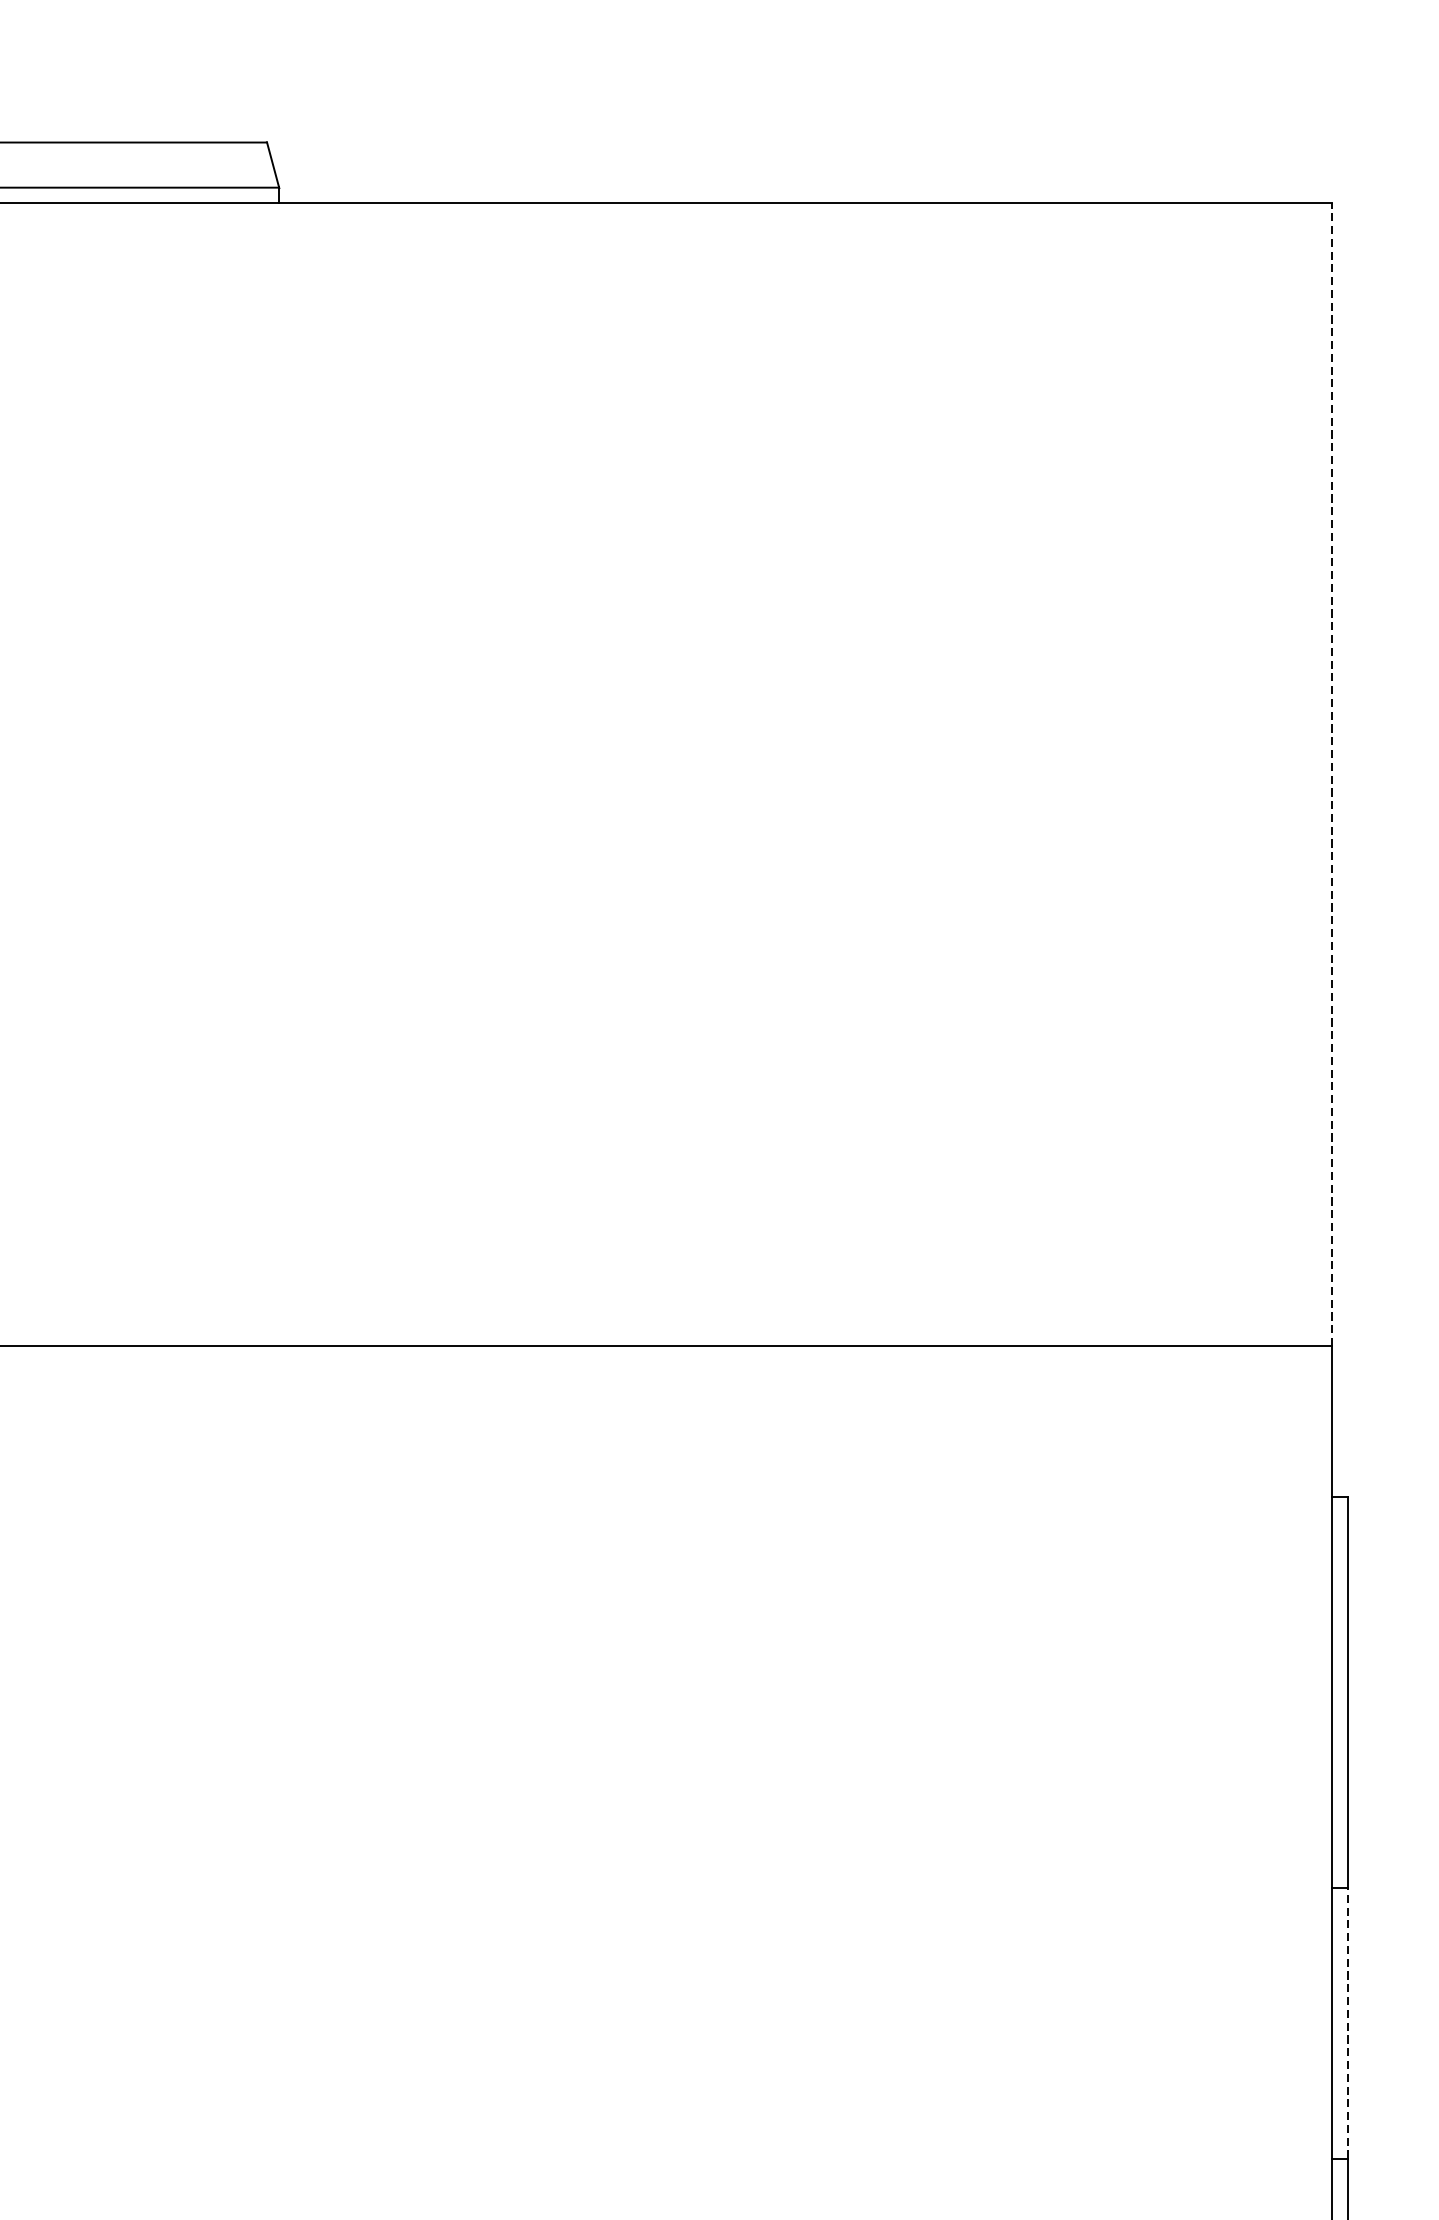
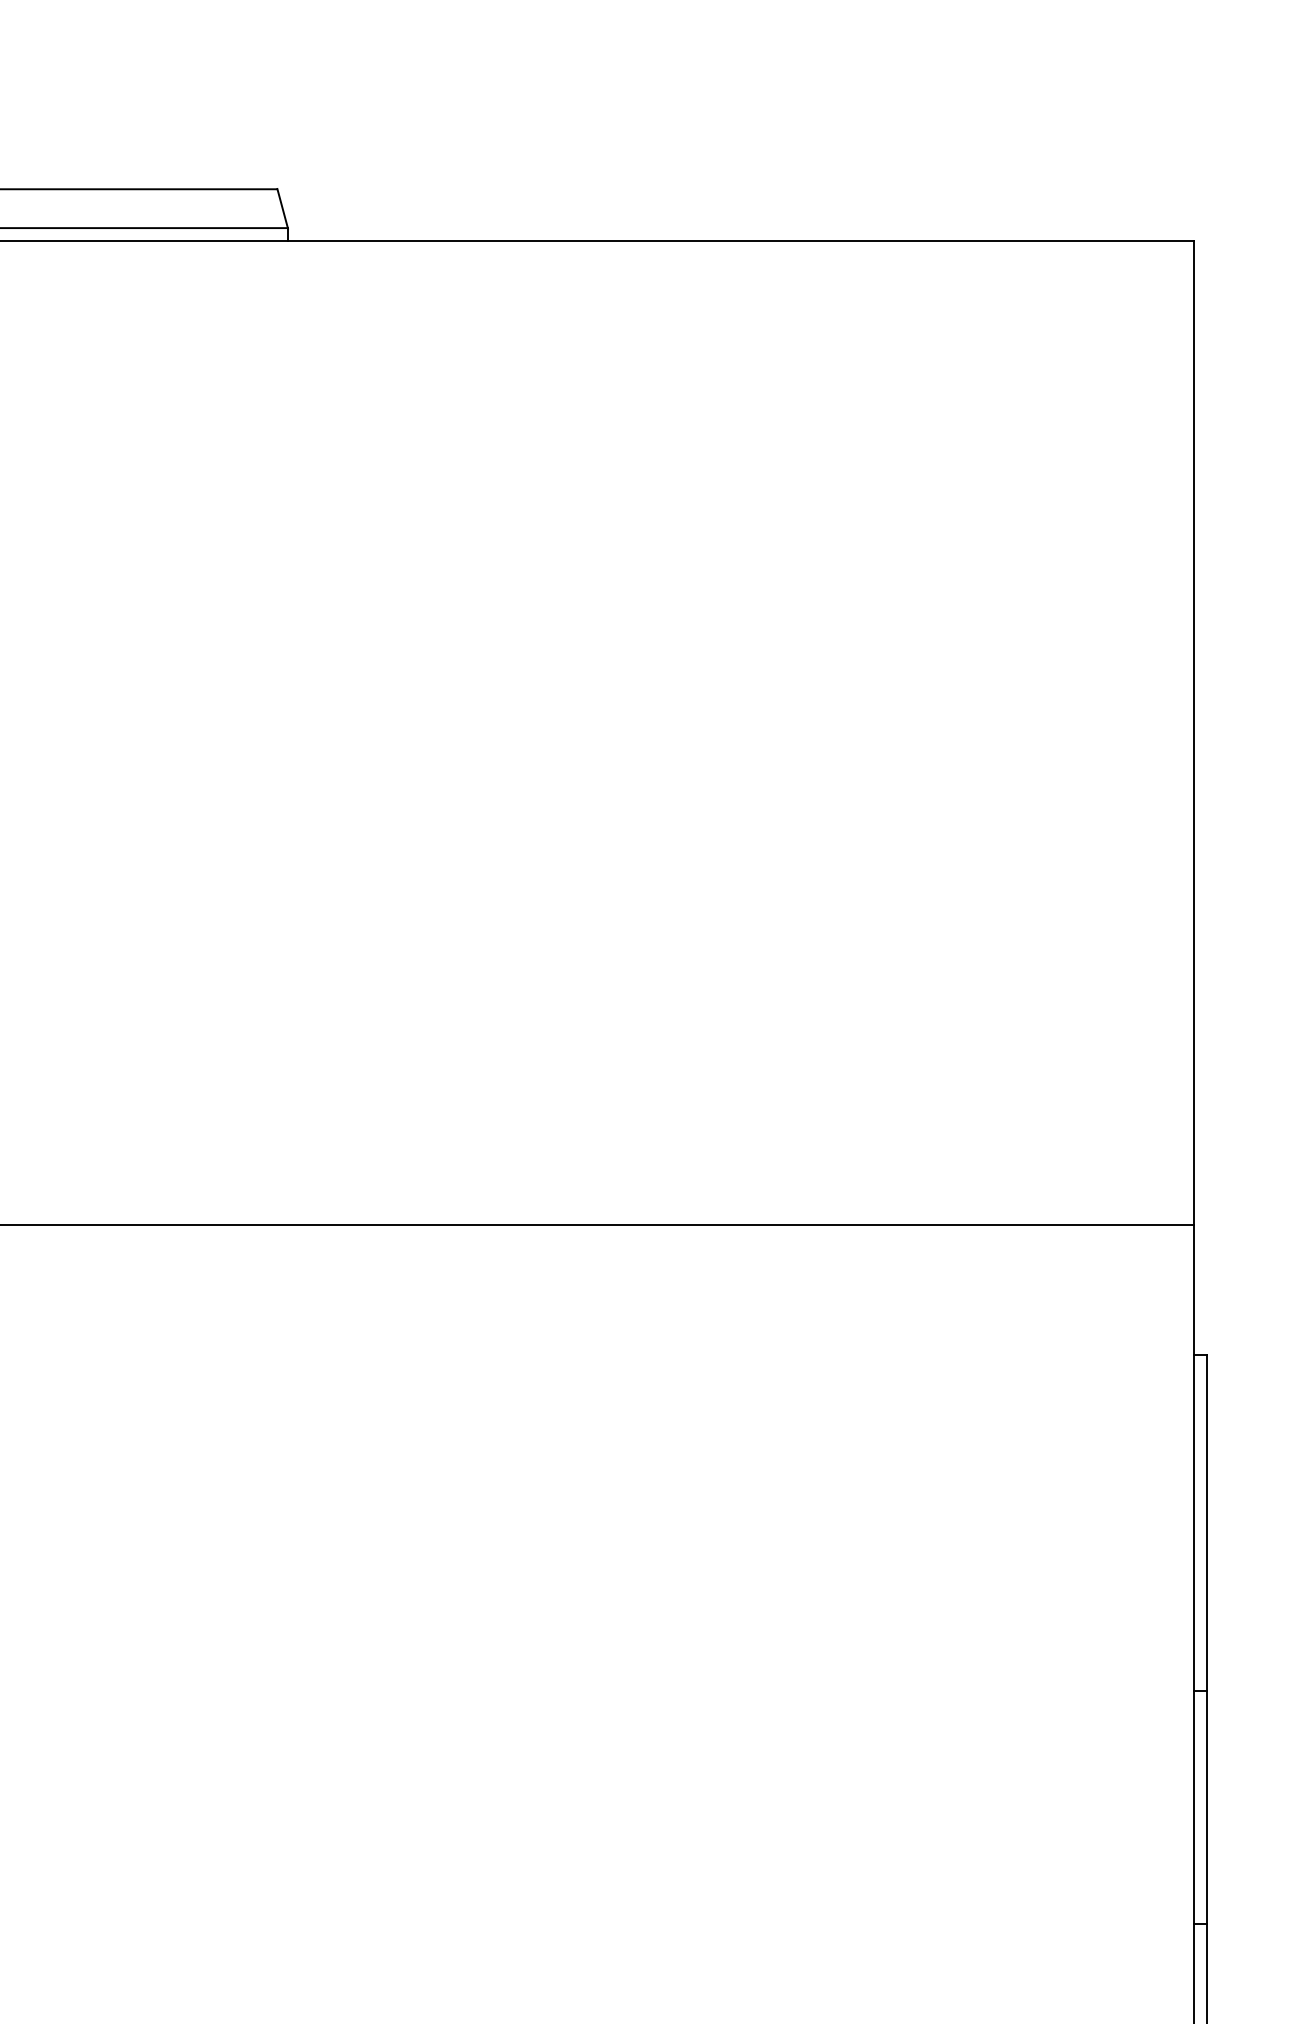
line: (1332, 773) -> (1194, 732), dashed -> solid
line: (1347, 2022) -> (1207, 1807), dashed -> solid

